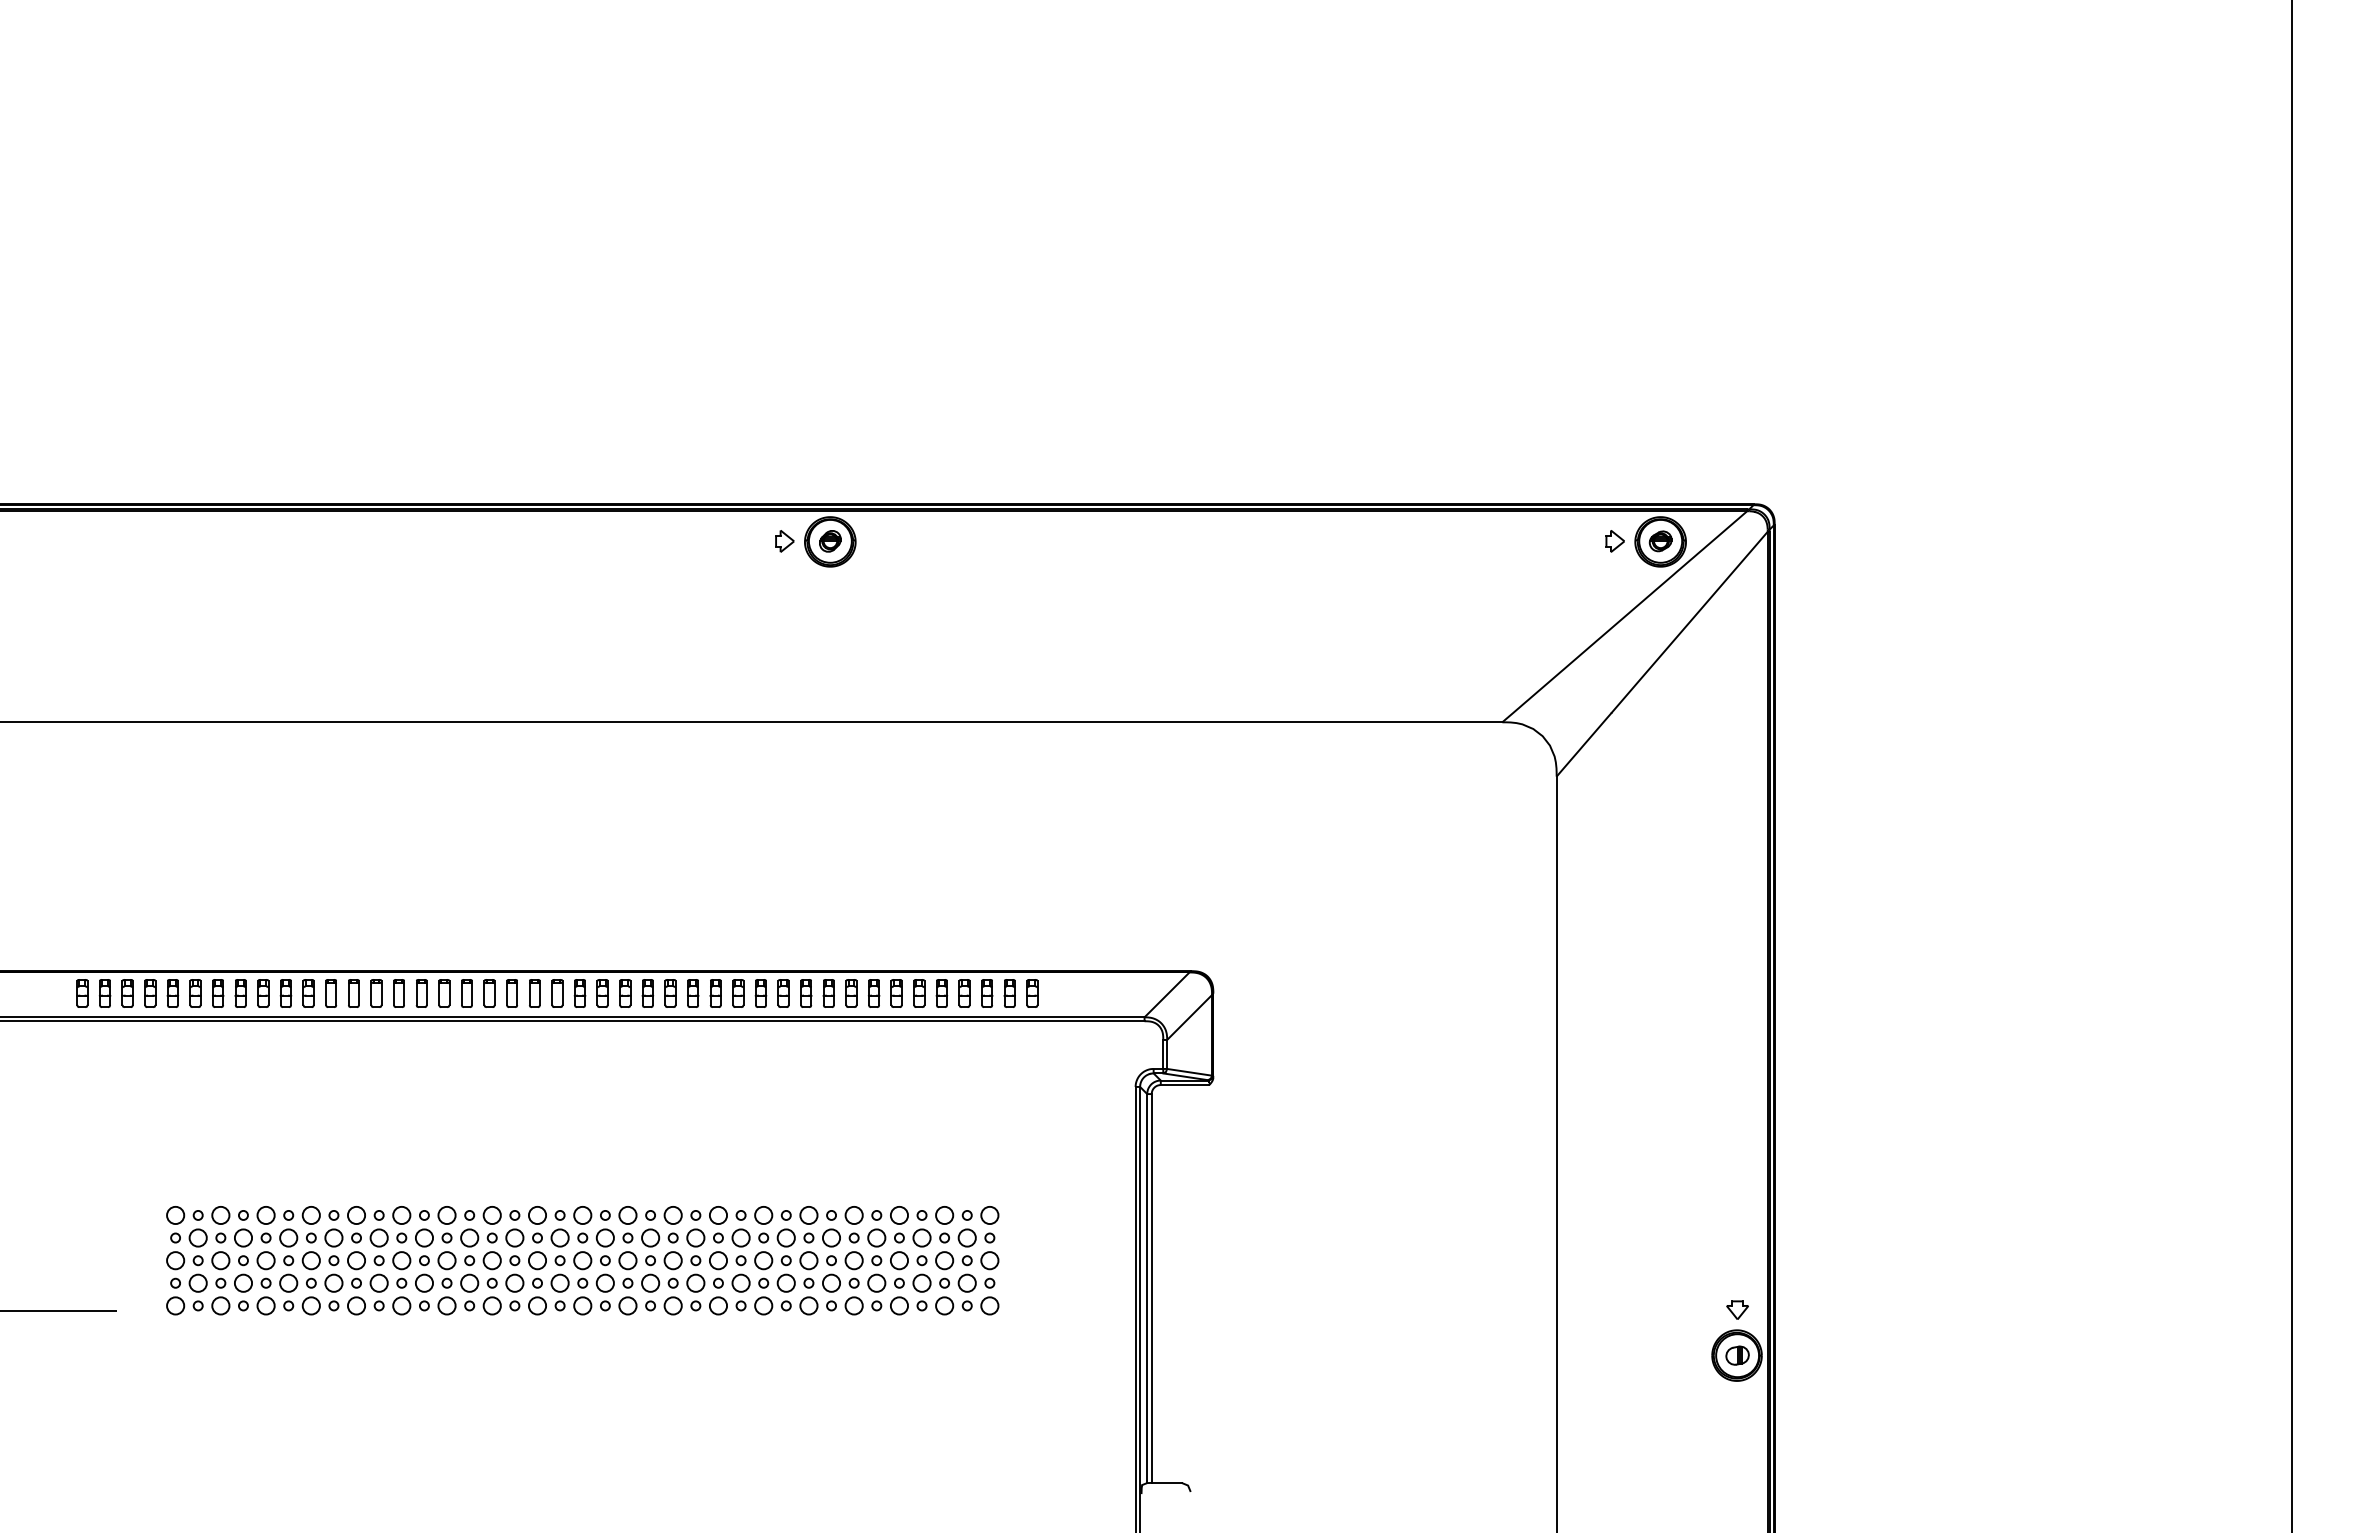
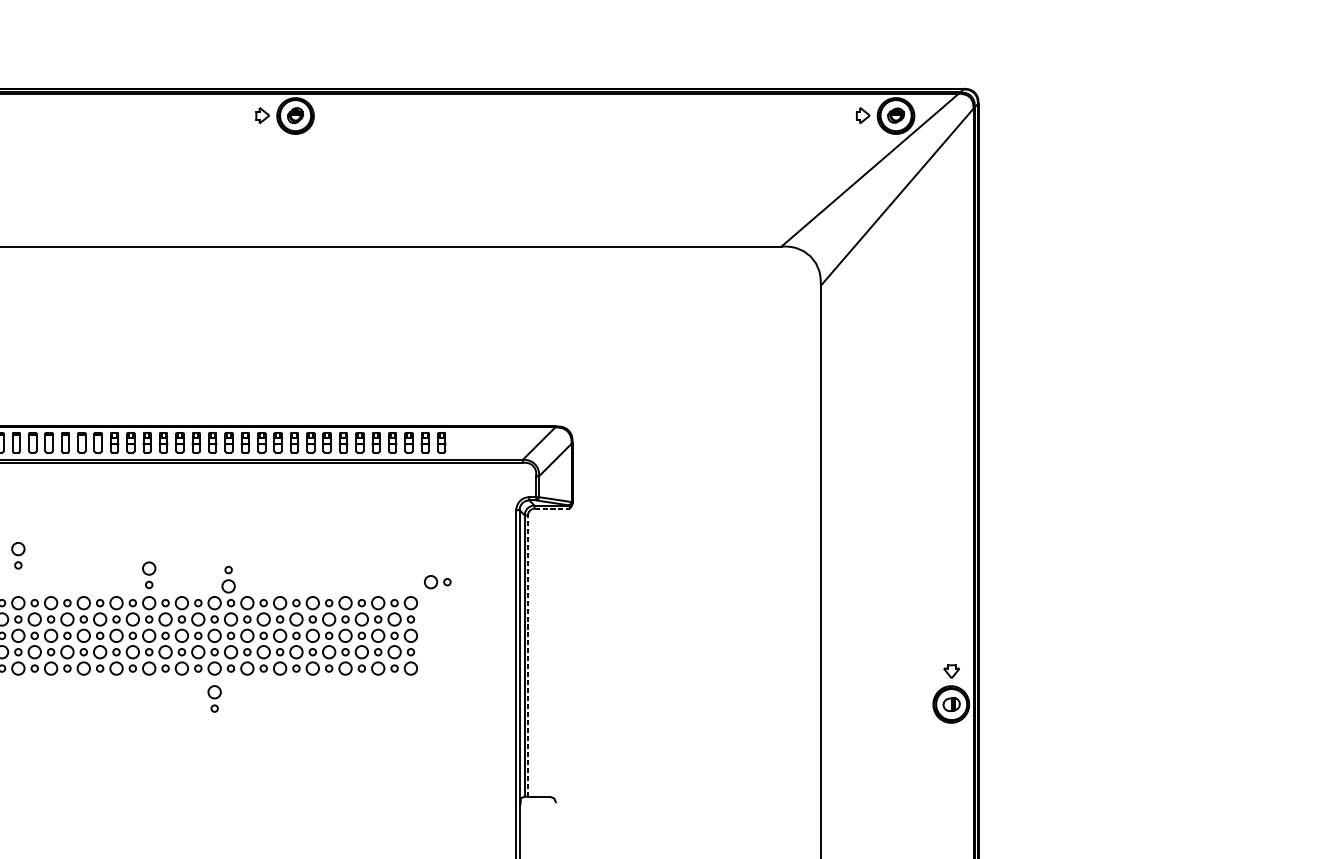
line: (1185, 1085) -> (552, 509), solid -> dashed
part: (446, 1149) -> (17, 555), added
part: (627, 1176) -> (148, 574), added
part: (737, 1182) -> (228, 579), added
part: (1026, 1186) -> (437, 582), added
line: (1151, 1288) -> (527, 655), solid -> dashed
part: (718, 1347) -> (214, 698), added

